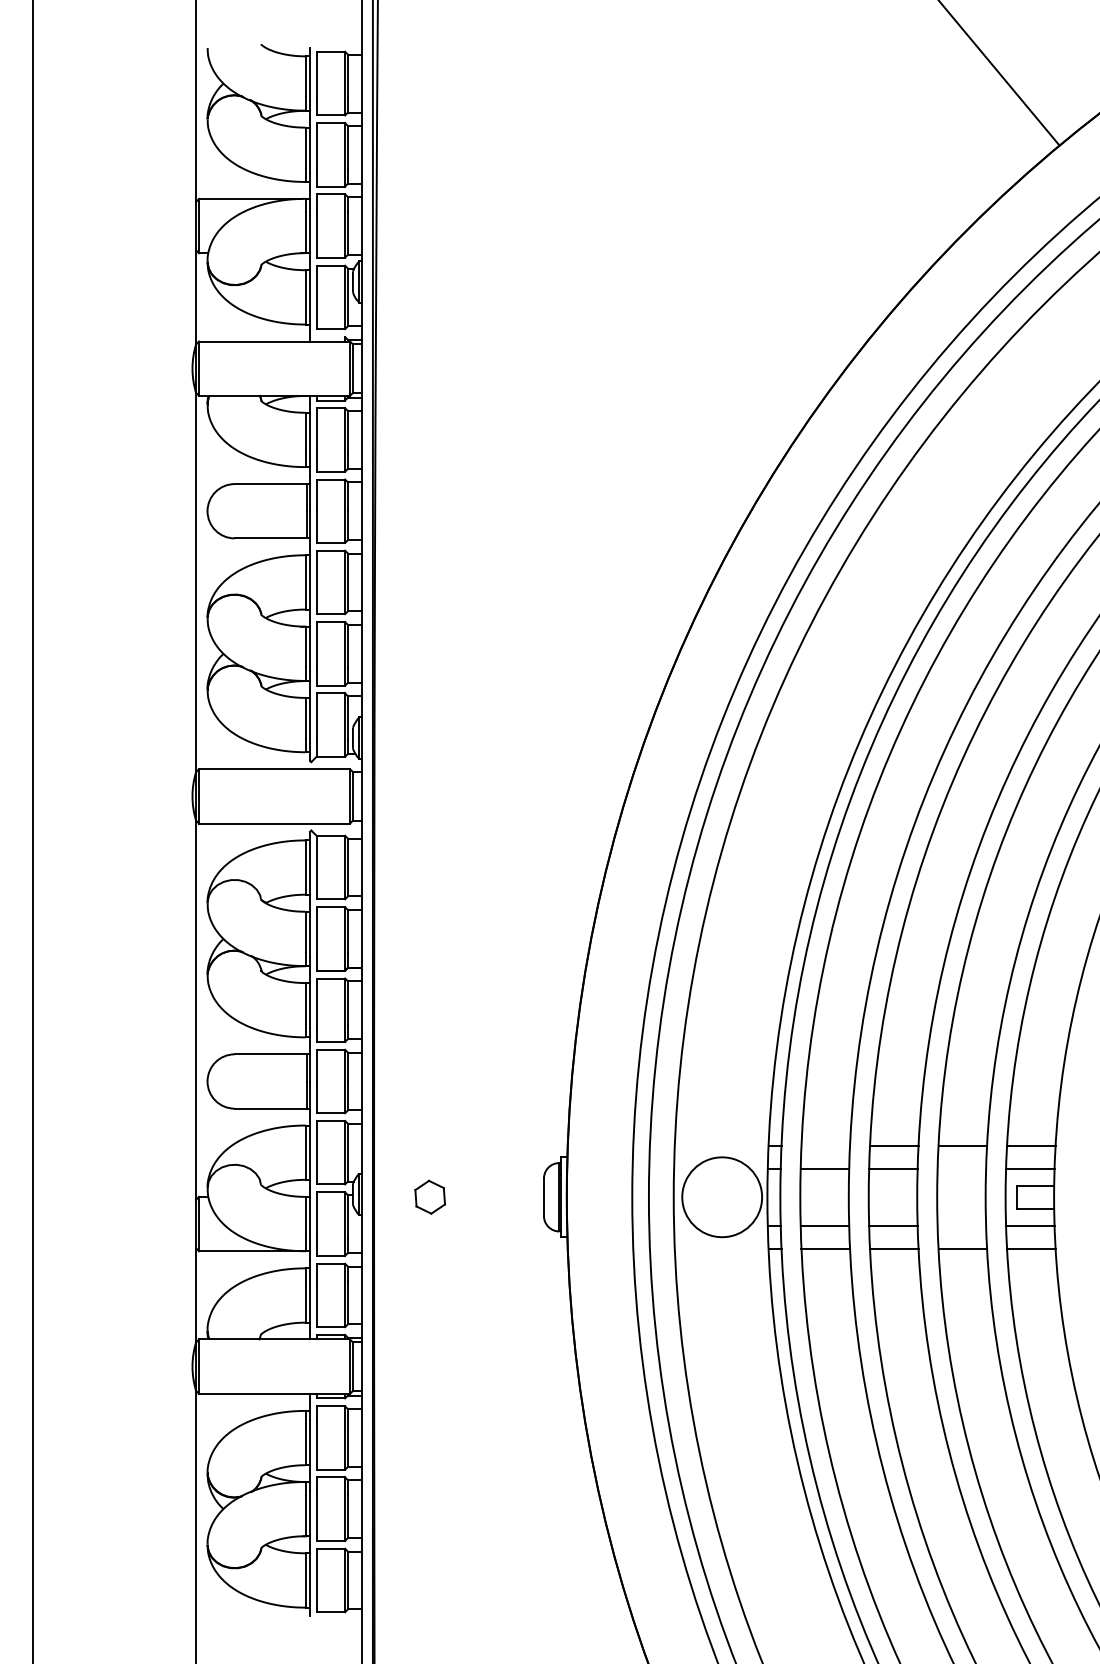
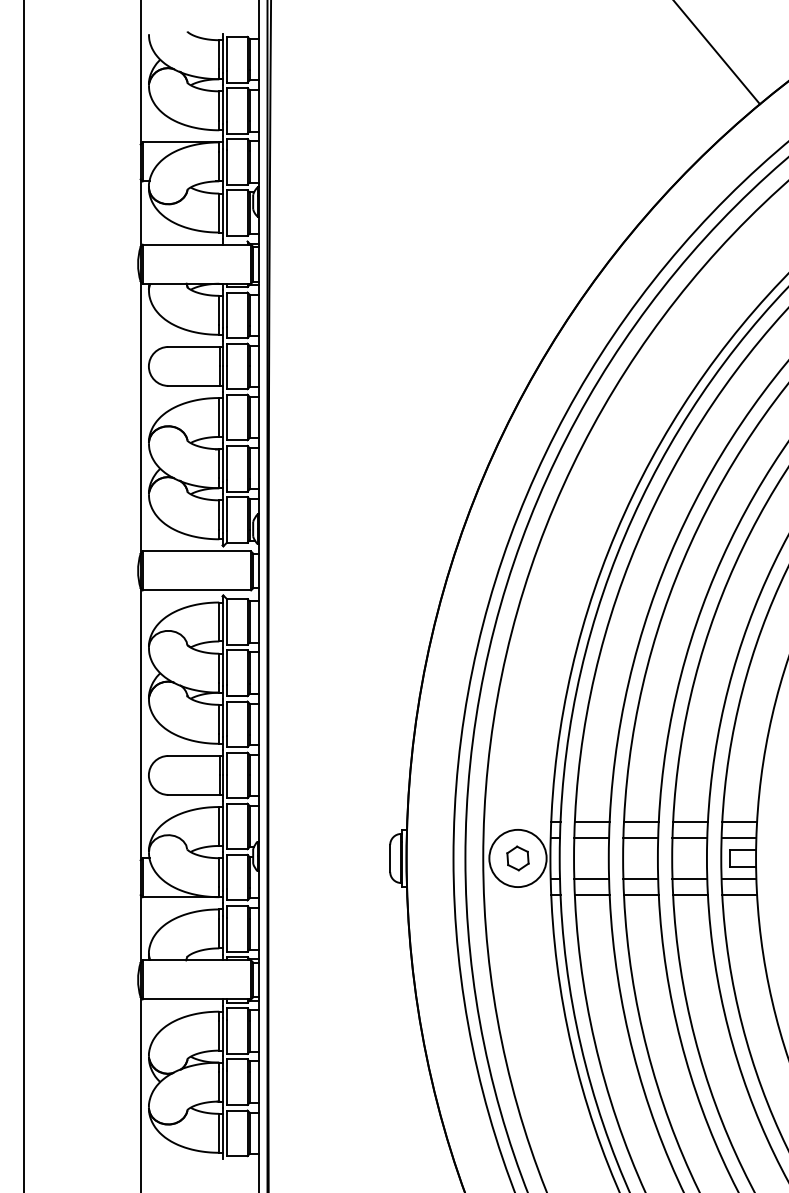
line: (825, 1145) -> (592, 821), added
line: (961, 1168) -> (689, 837), added
part: (430, 1196) -> (518, 857), moved
line: (961, 1225) -> (689, 878), added

